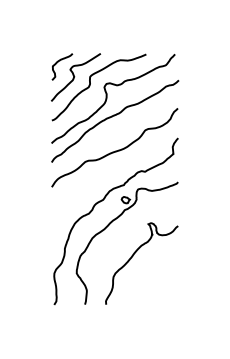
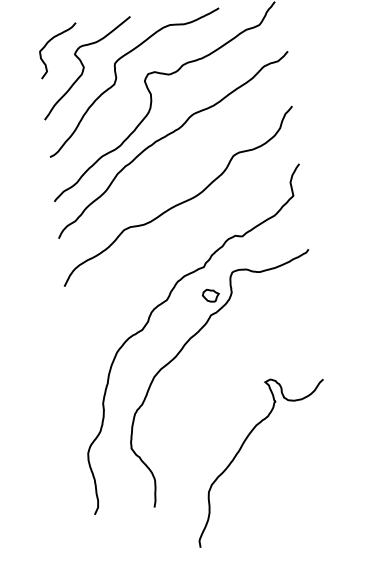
curve: (133, 256) -> (243, 448), moved

